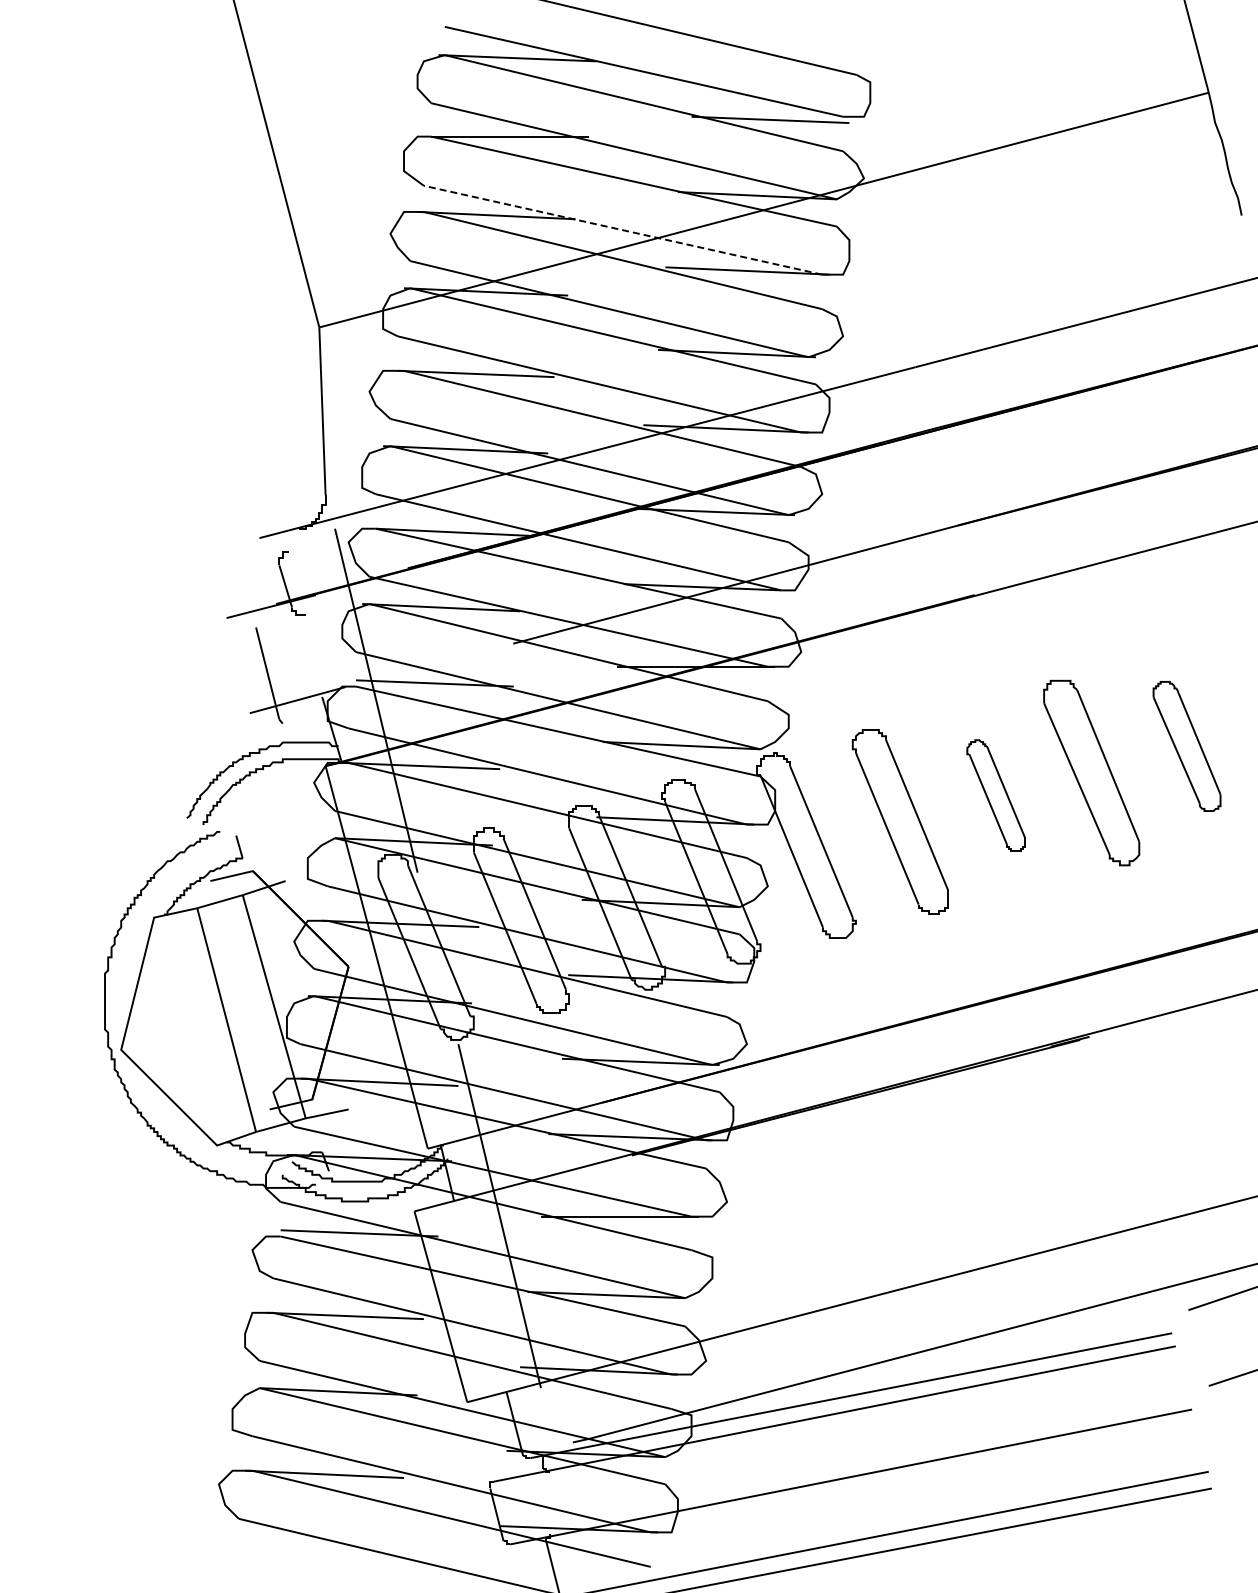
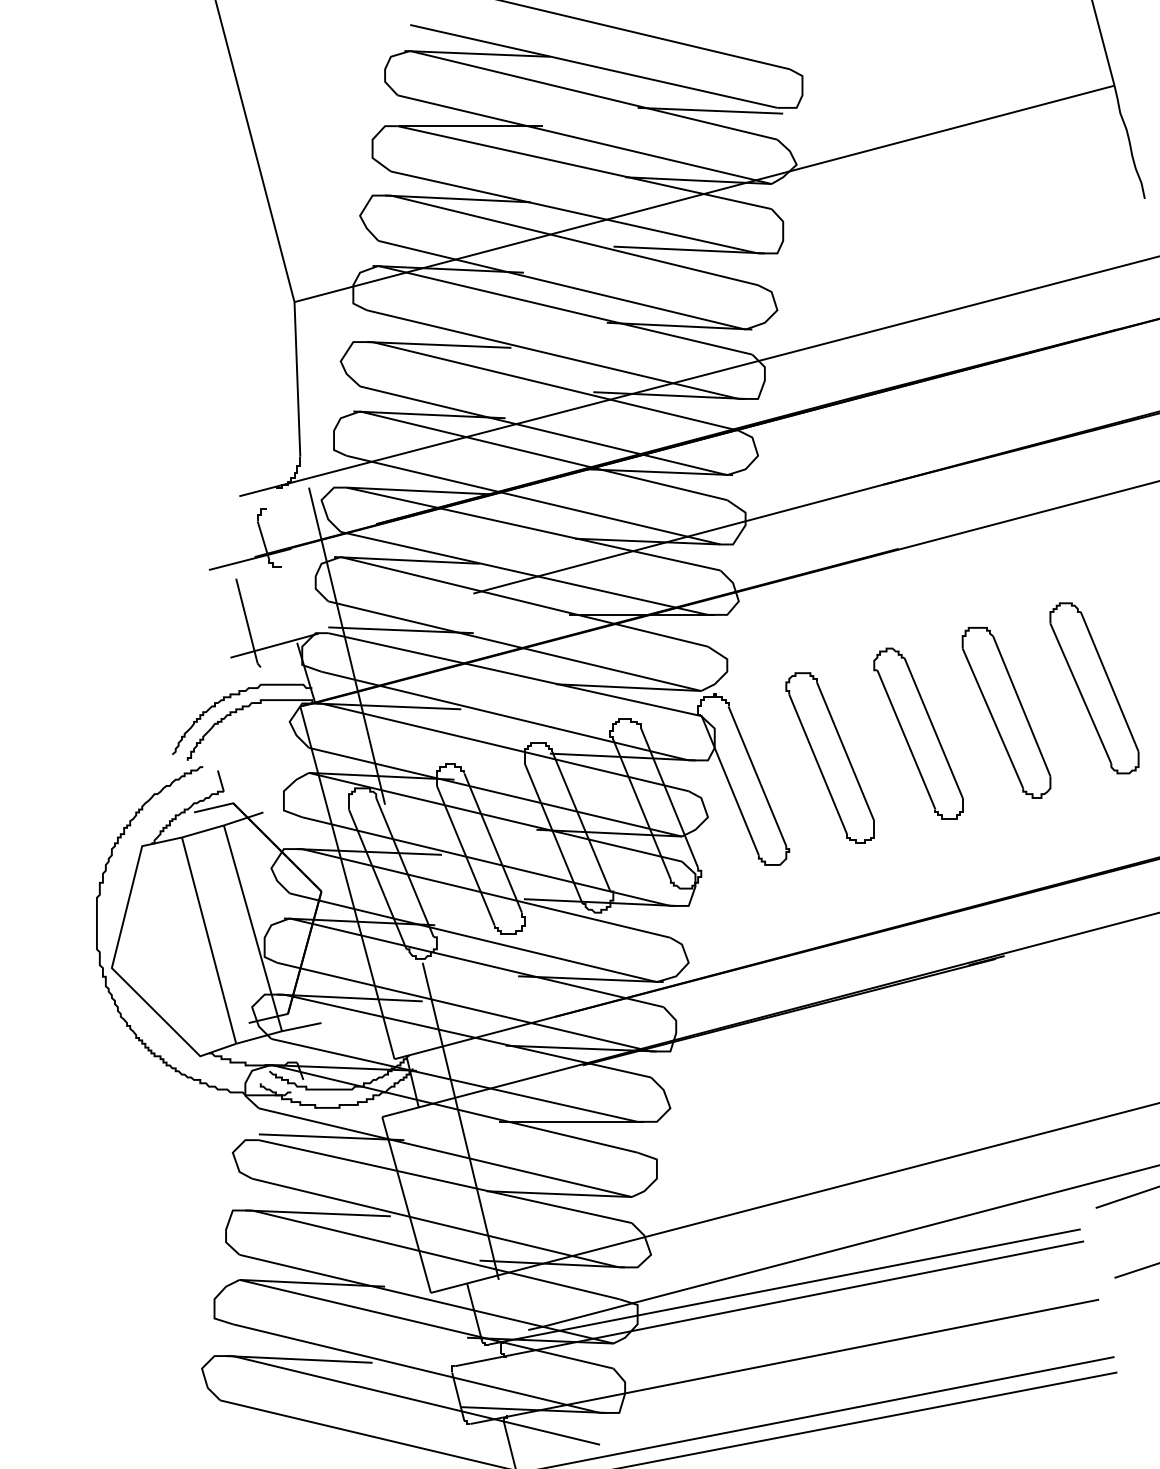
line: (622, 230) -> (574, 212), dashed -> solid
part: (1186, 746) -> (1093, 688), size x1.43
part: (995, 795) -> (917, 733), size x1.67

